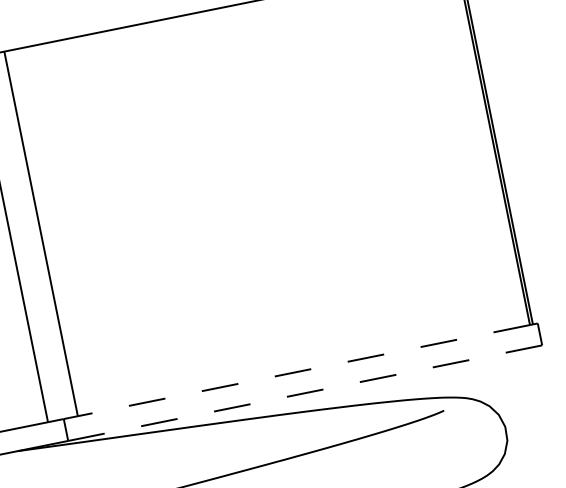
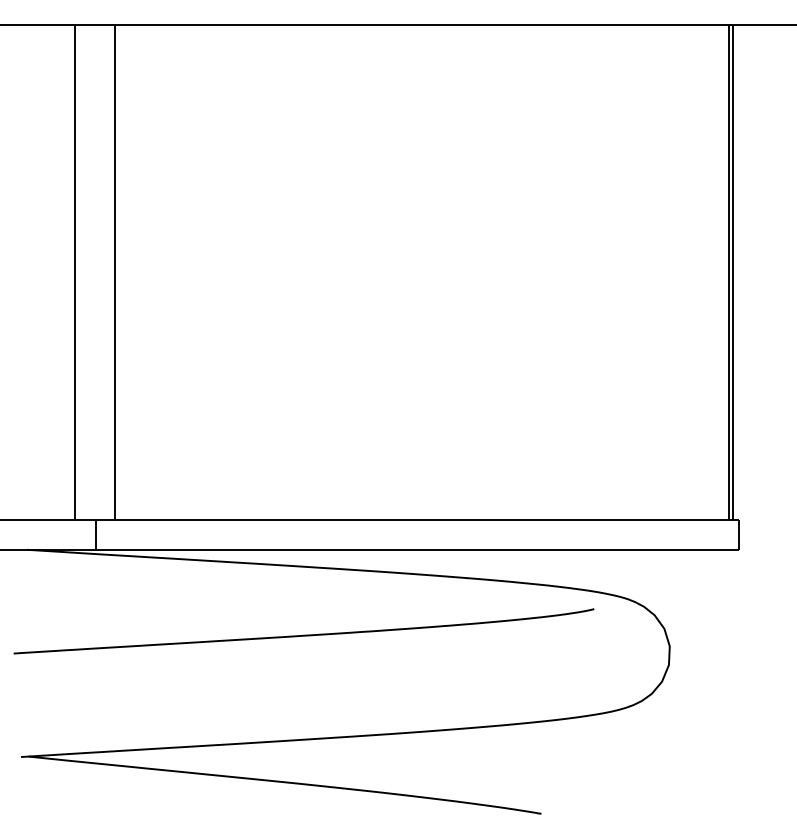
line: (303, 371) -> (421, 520), dashed -> solid
line: (305, 392) -> (417, 549), dashed -> solid

